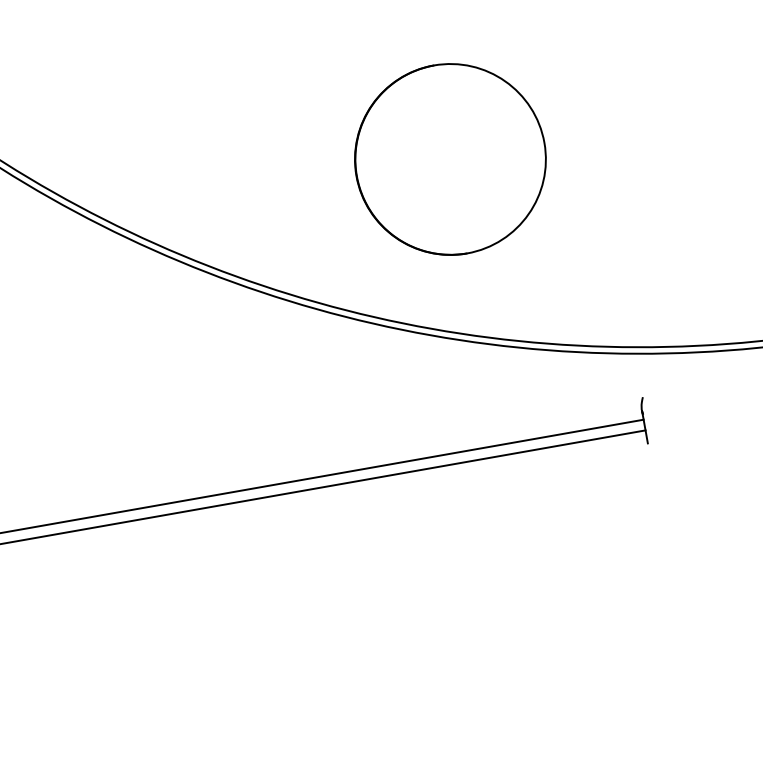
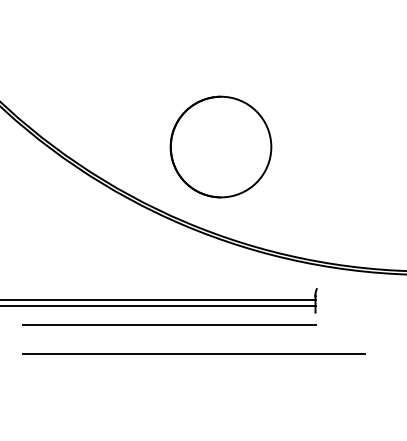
part: (449, 158) -> (220, 146), moved
line: (379, 515) -> (169, 325), added
line: (435, 561) -> (194, 354), added

